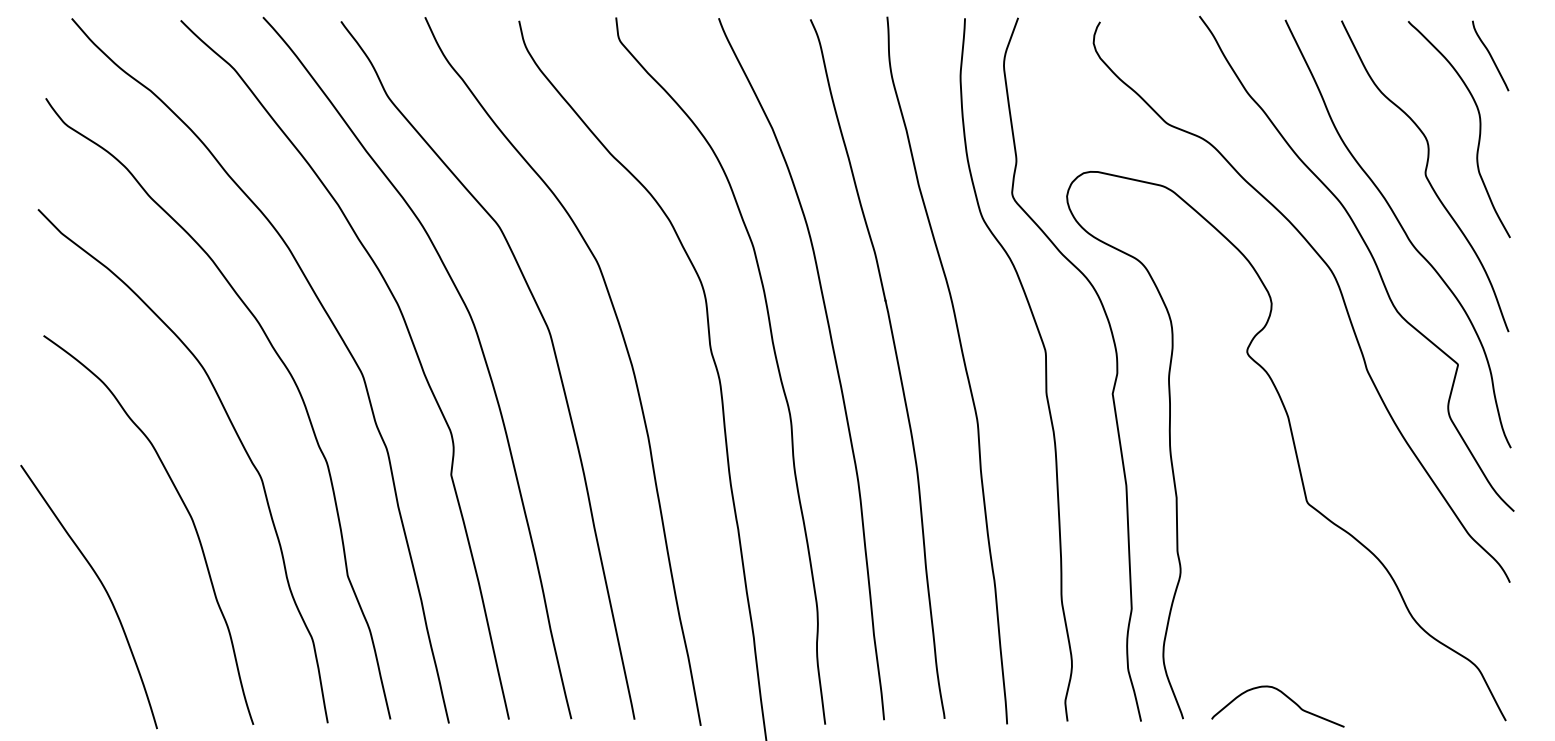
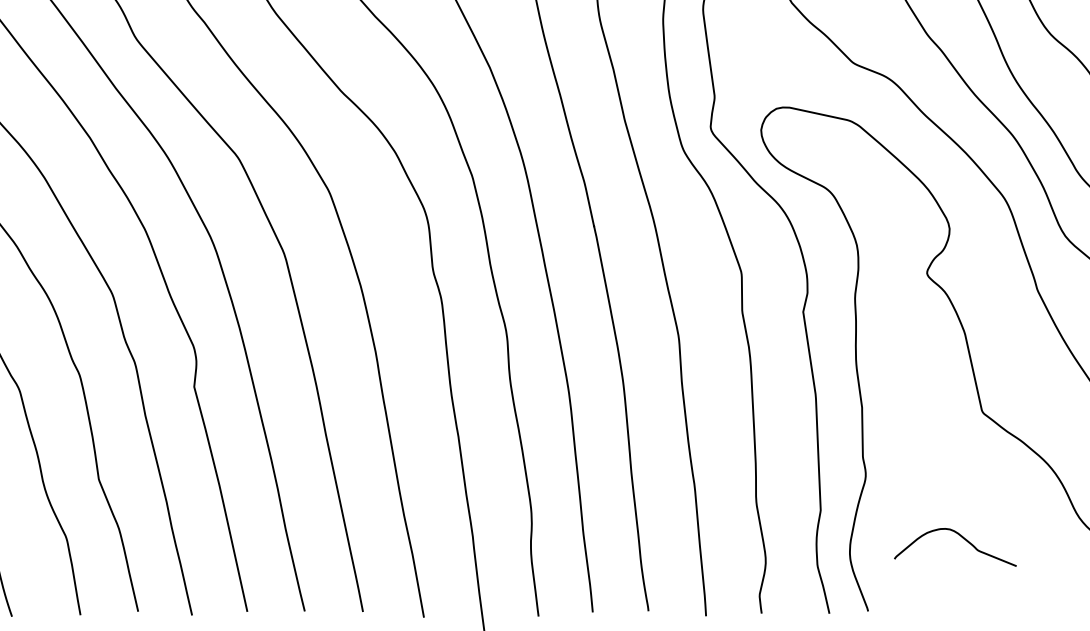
curve: (1286, 697) -> (963, 539), moved

